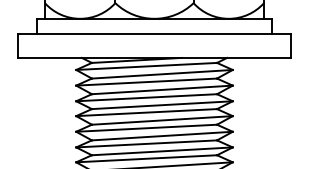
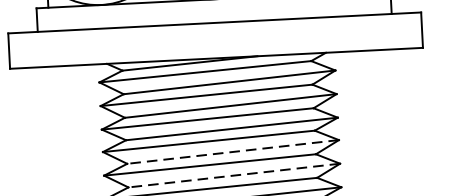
line: (162, 120) -> (233, 152), solid -> dashed
line: (162, 136) -> (234, 176), solid -> dashed

